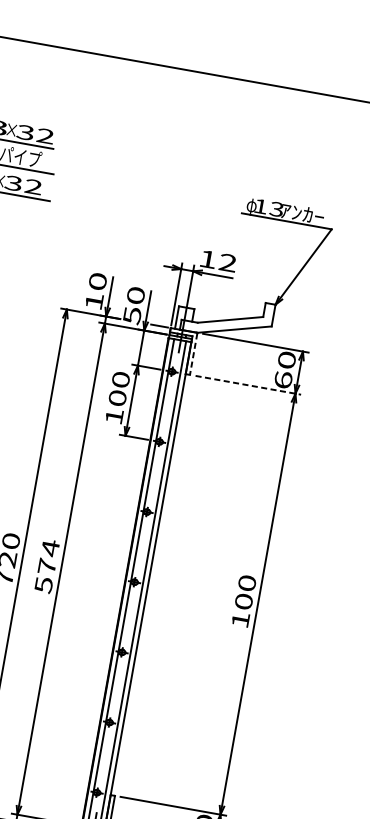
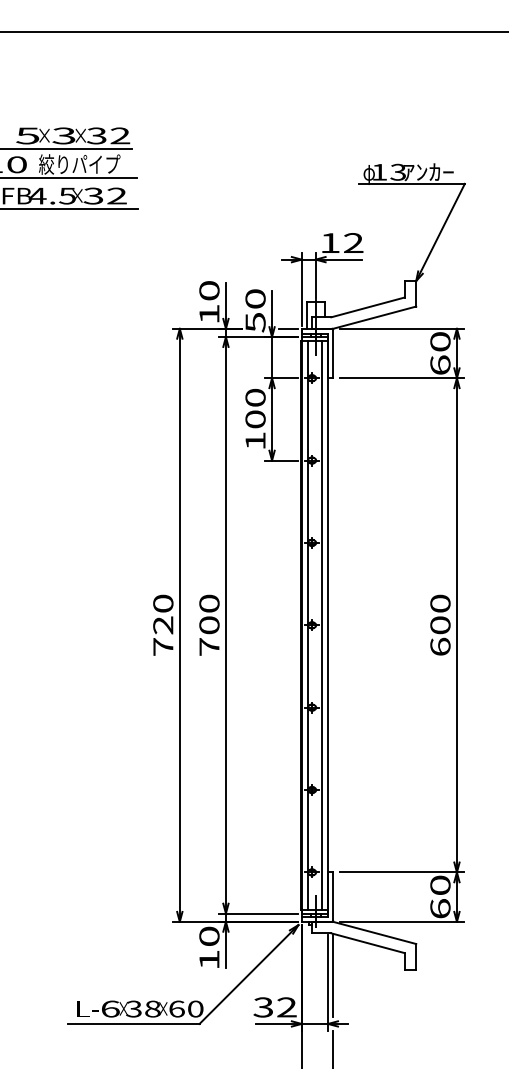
line: (193, 354) -> (333, 354), dashed -> solid
line: (248, 385) -> (401, 378), dashed -> solid
text: (47, 566) -> (209, 625), 574 -> 700
text: (240, 619) -> (440, 646), 100 -> 600

